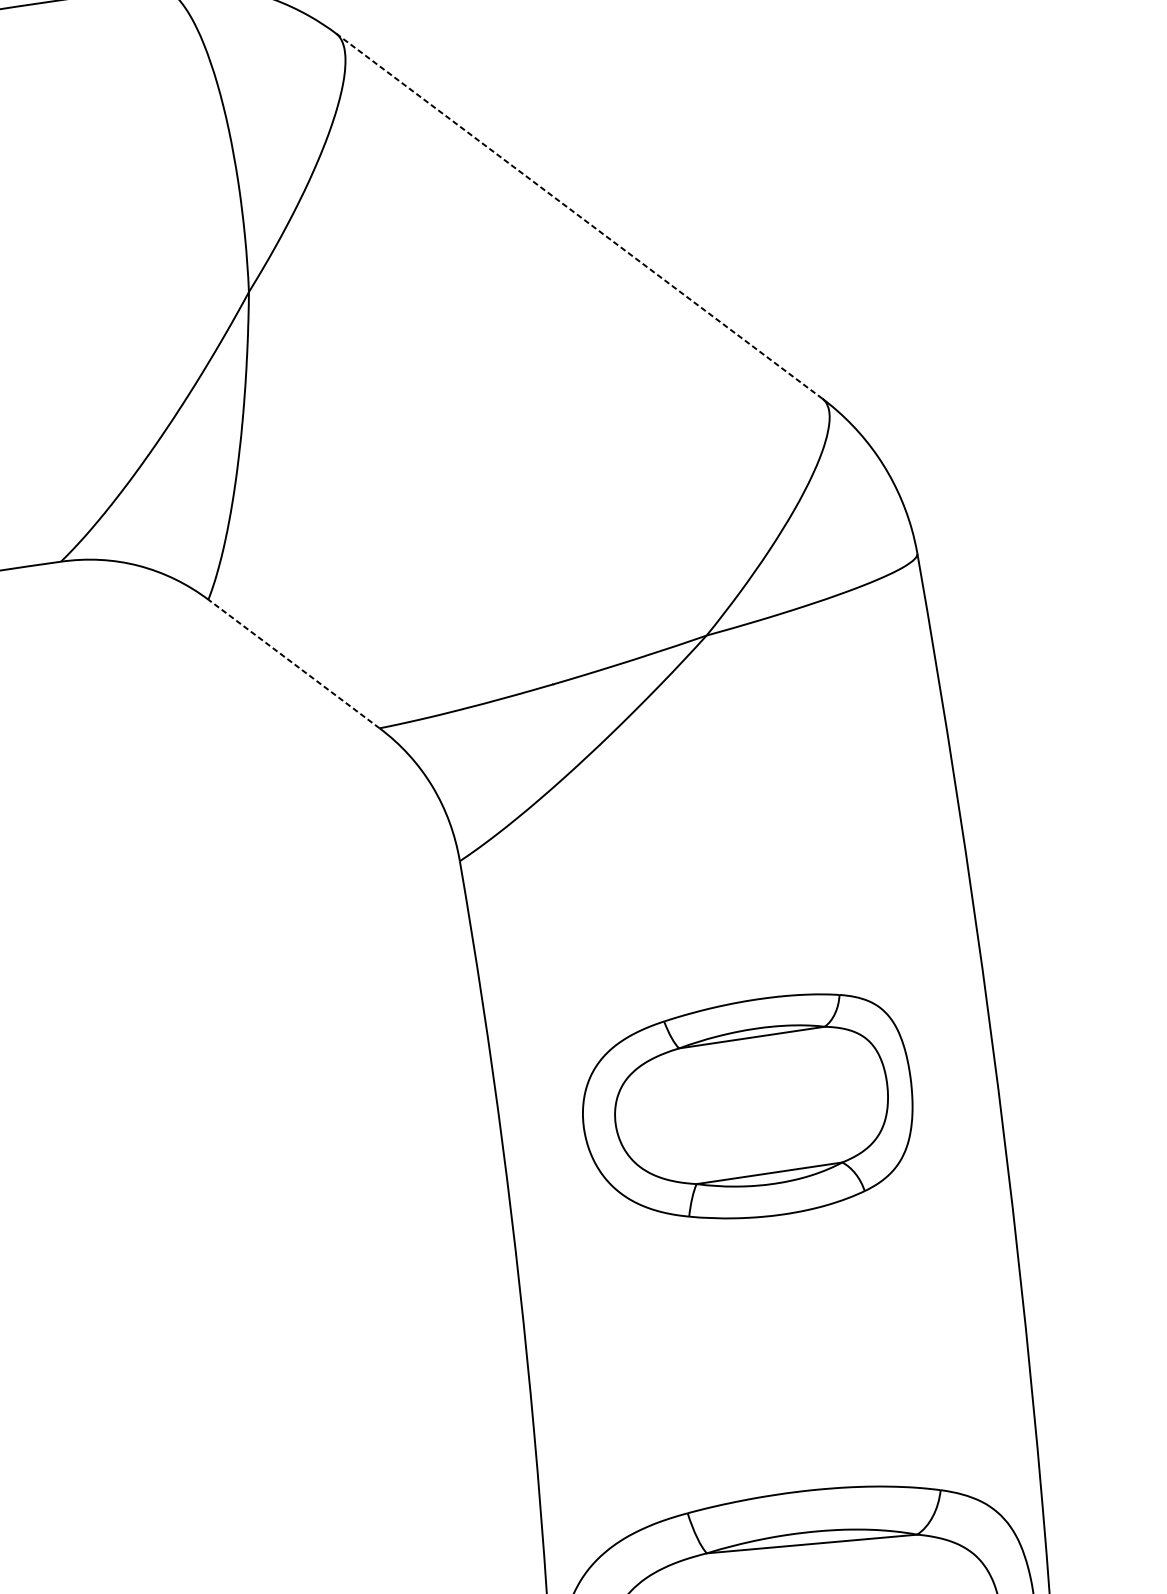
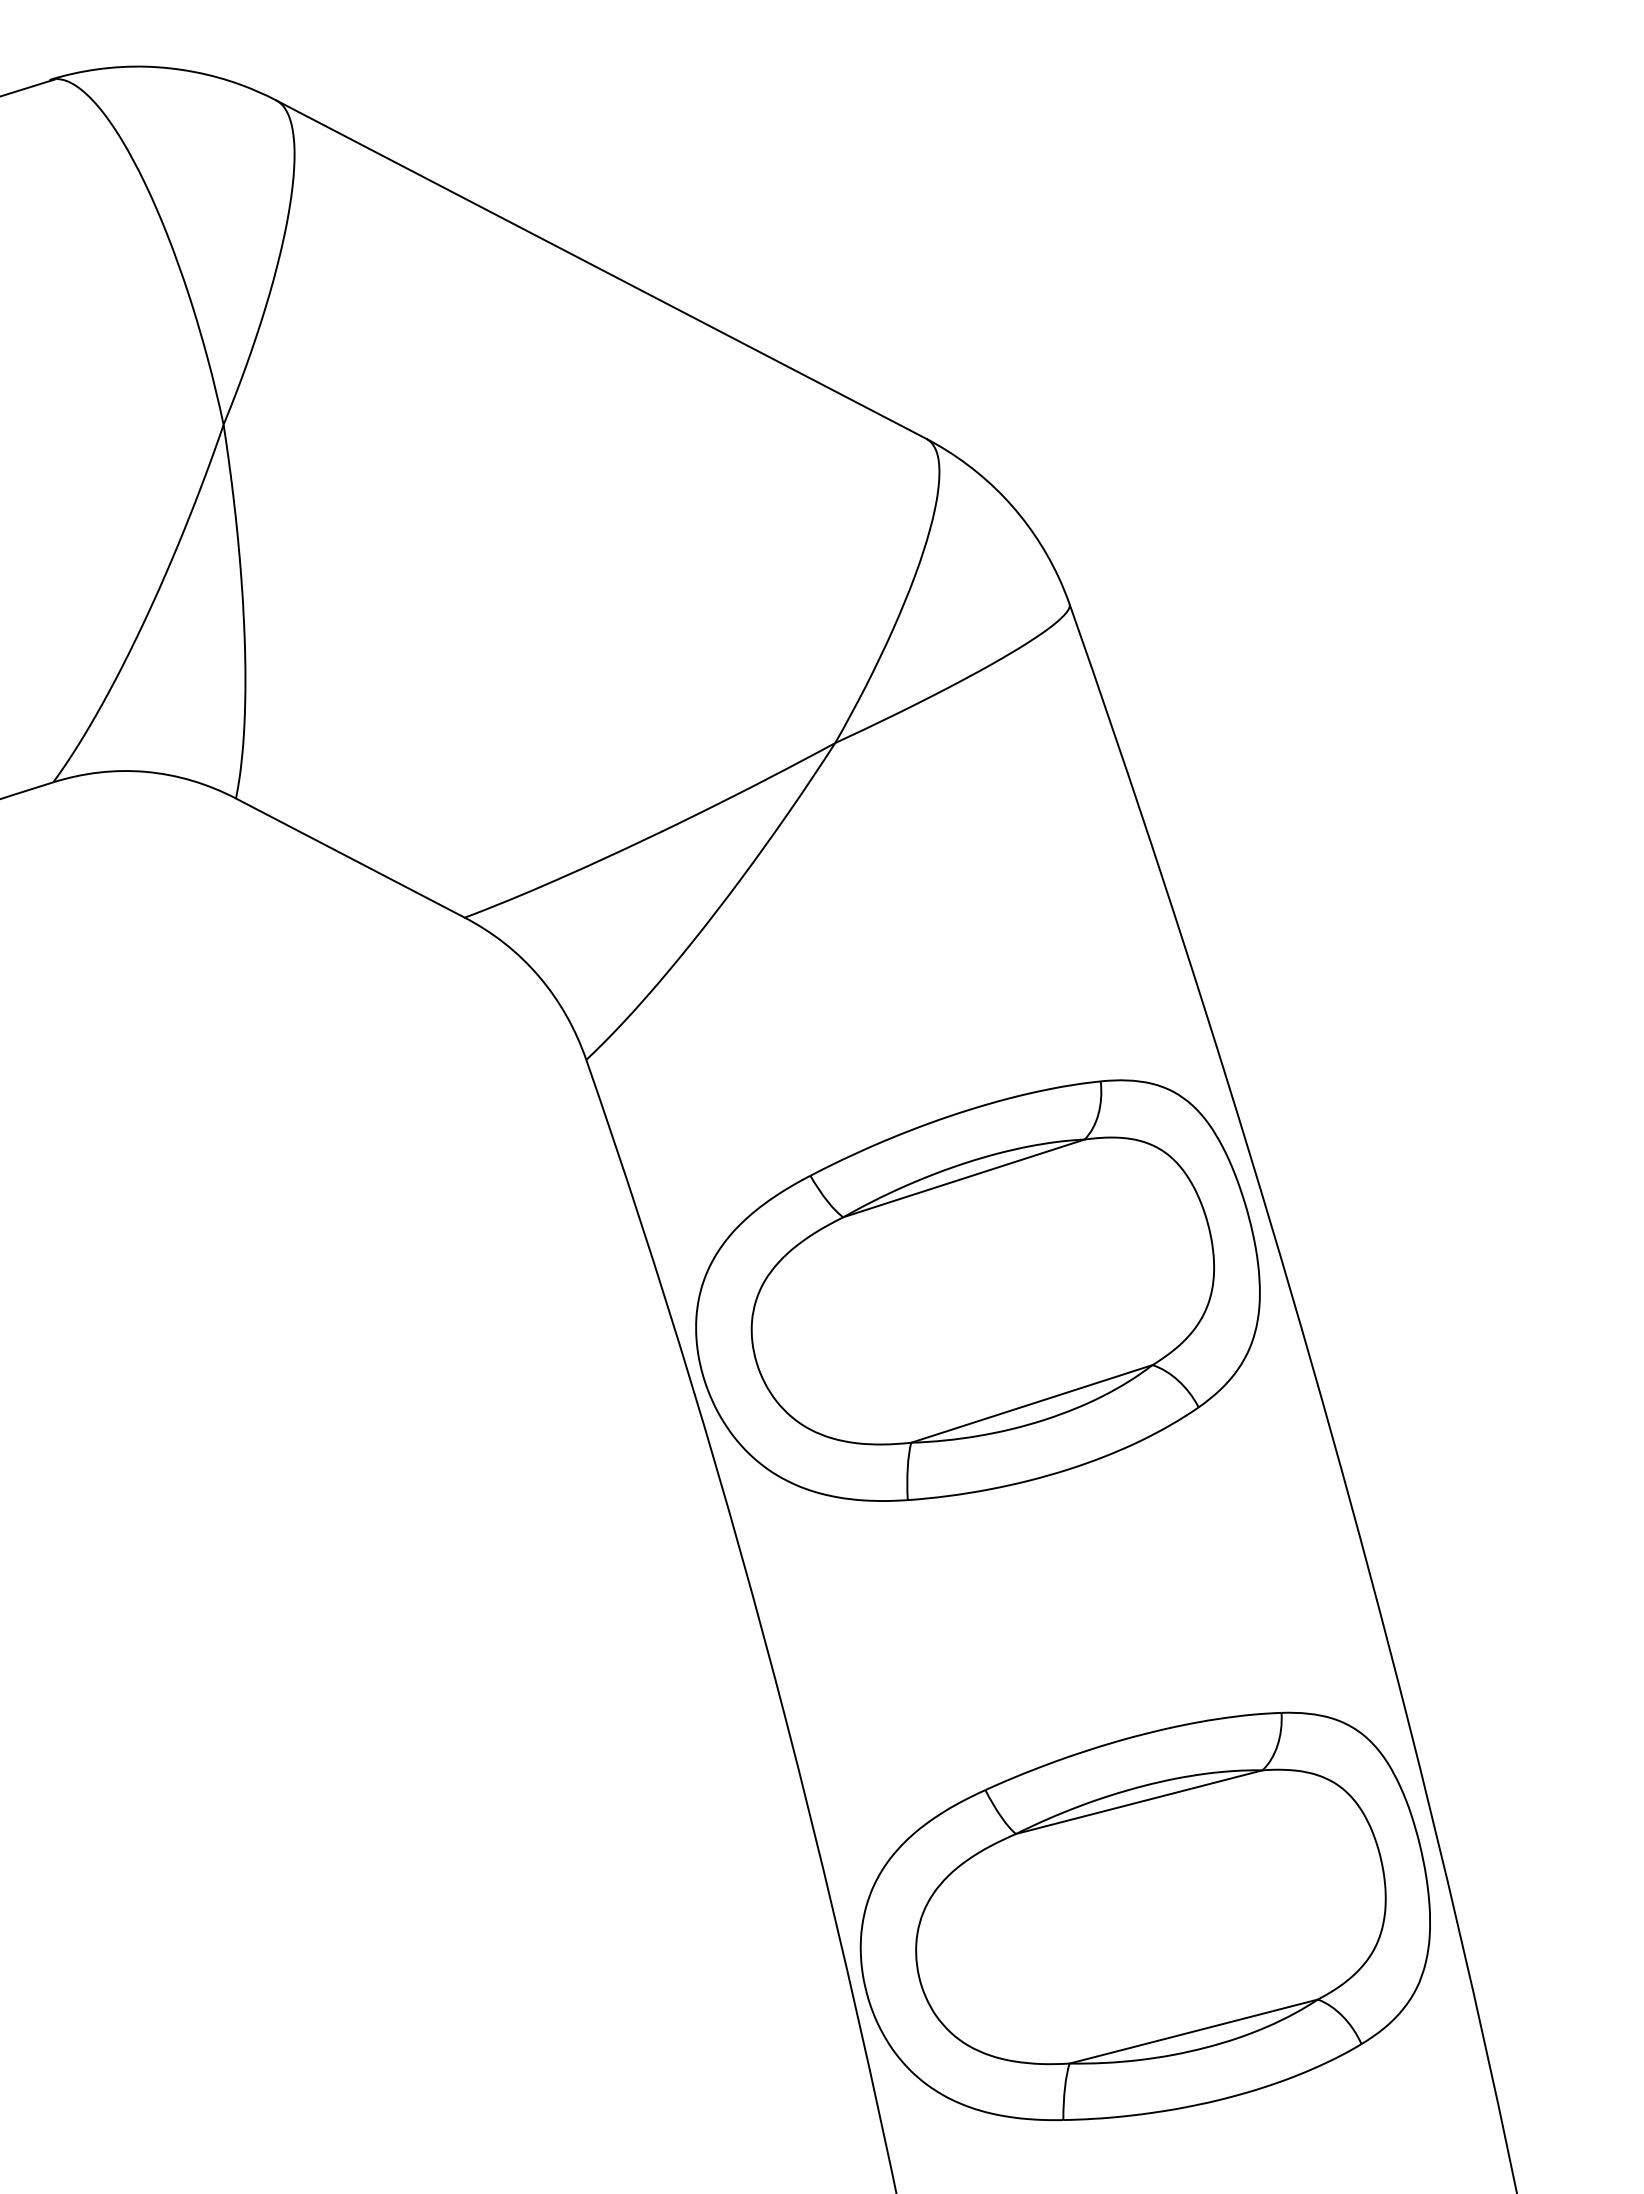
line: (579, 216) -> (601, 269), dashed -> solid
line: (294, 664) -> (350, 858), dashed -> solid
part: (748, 1103) -> (977, 1290), size x1.43

